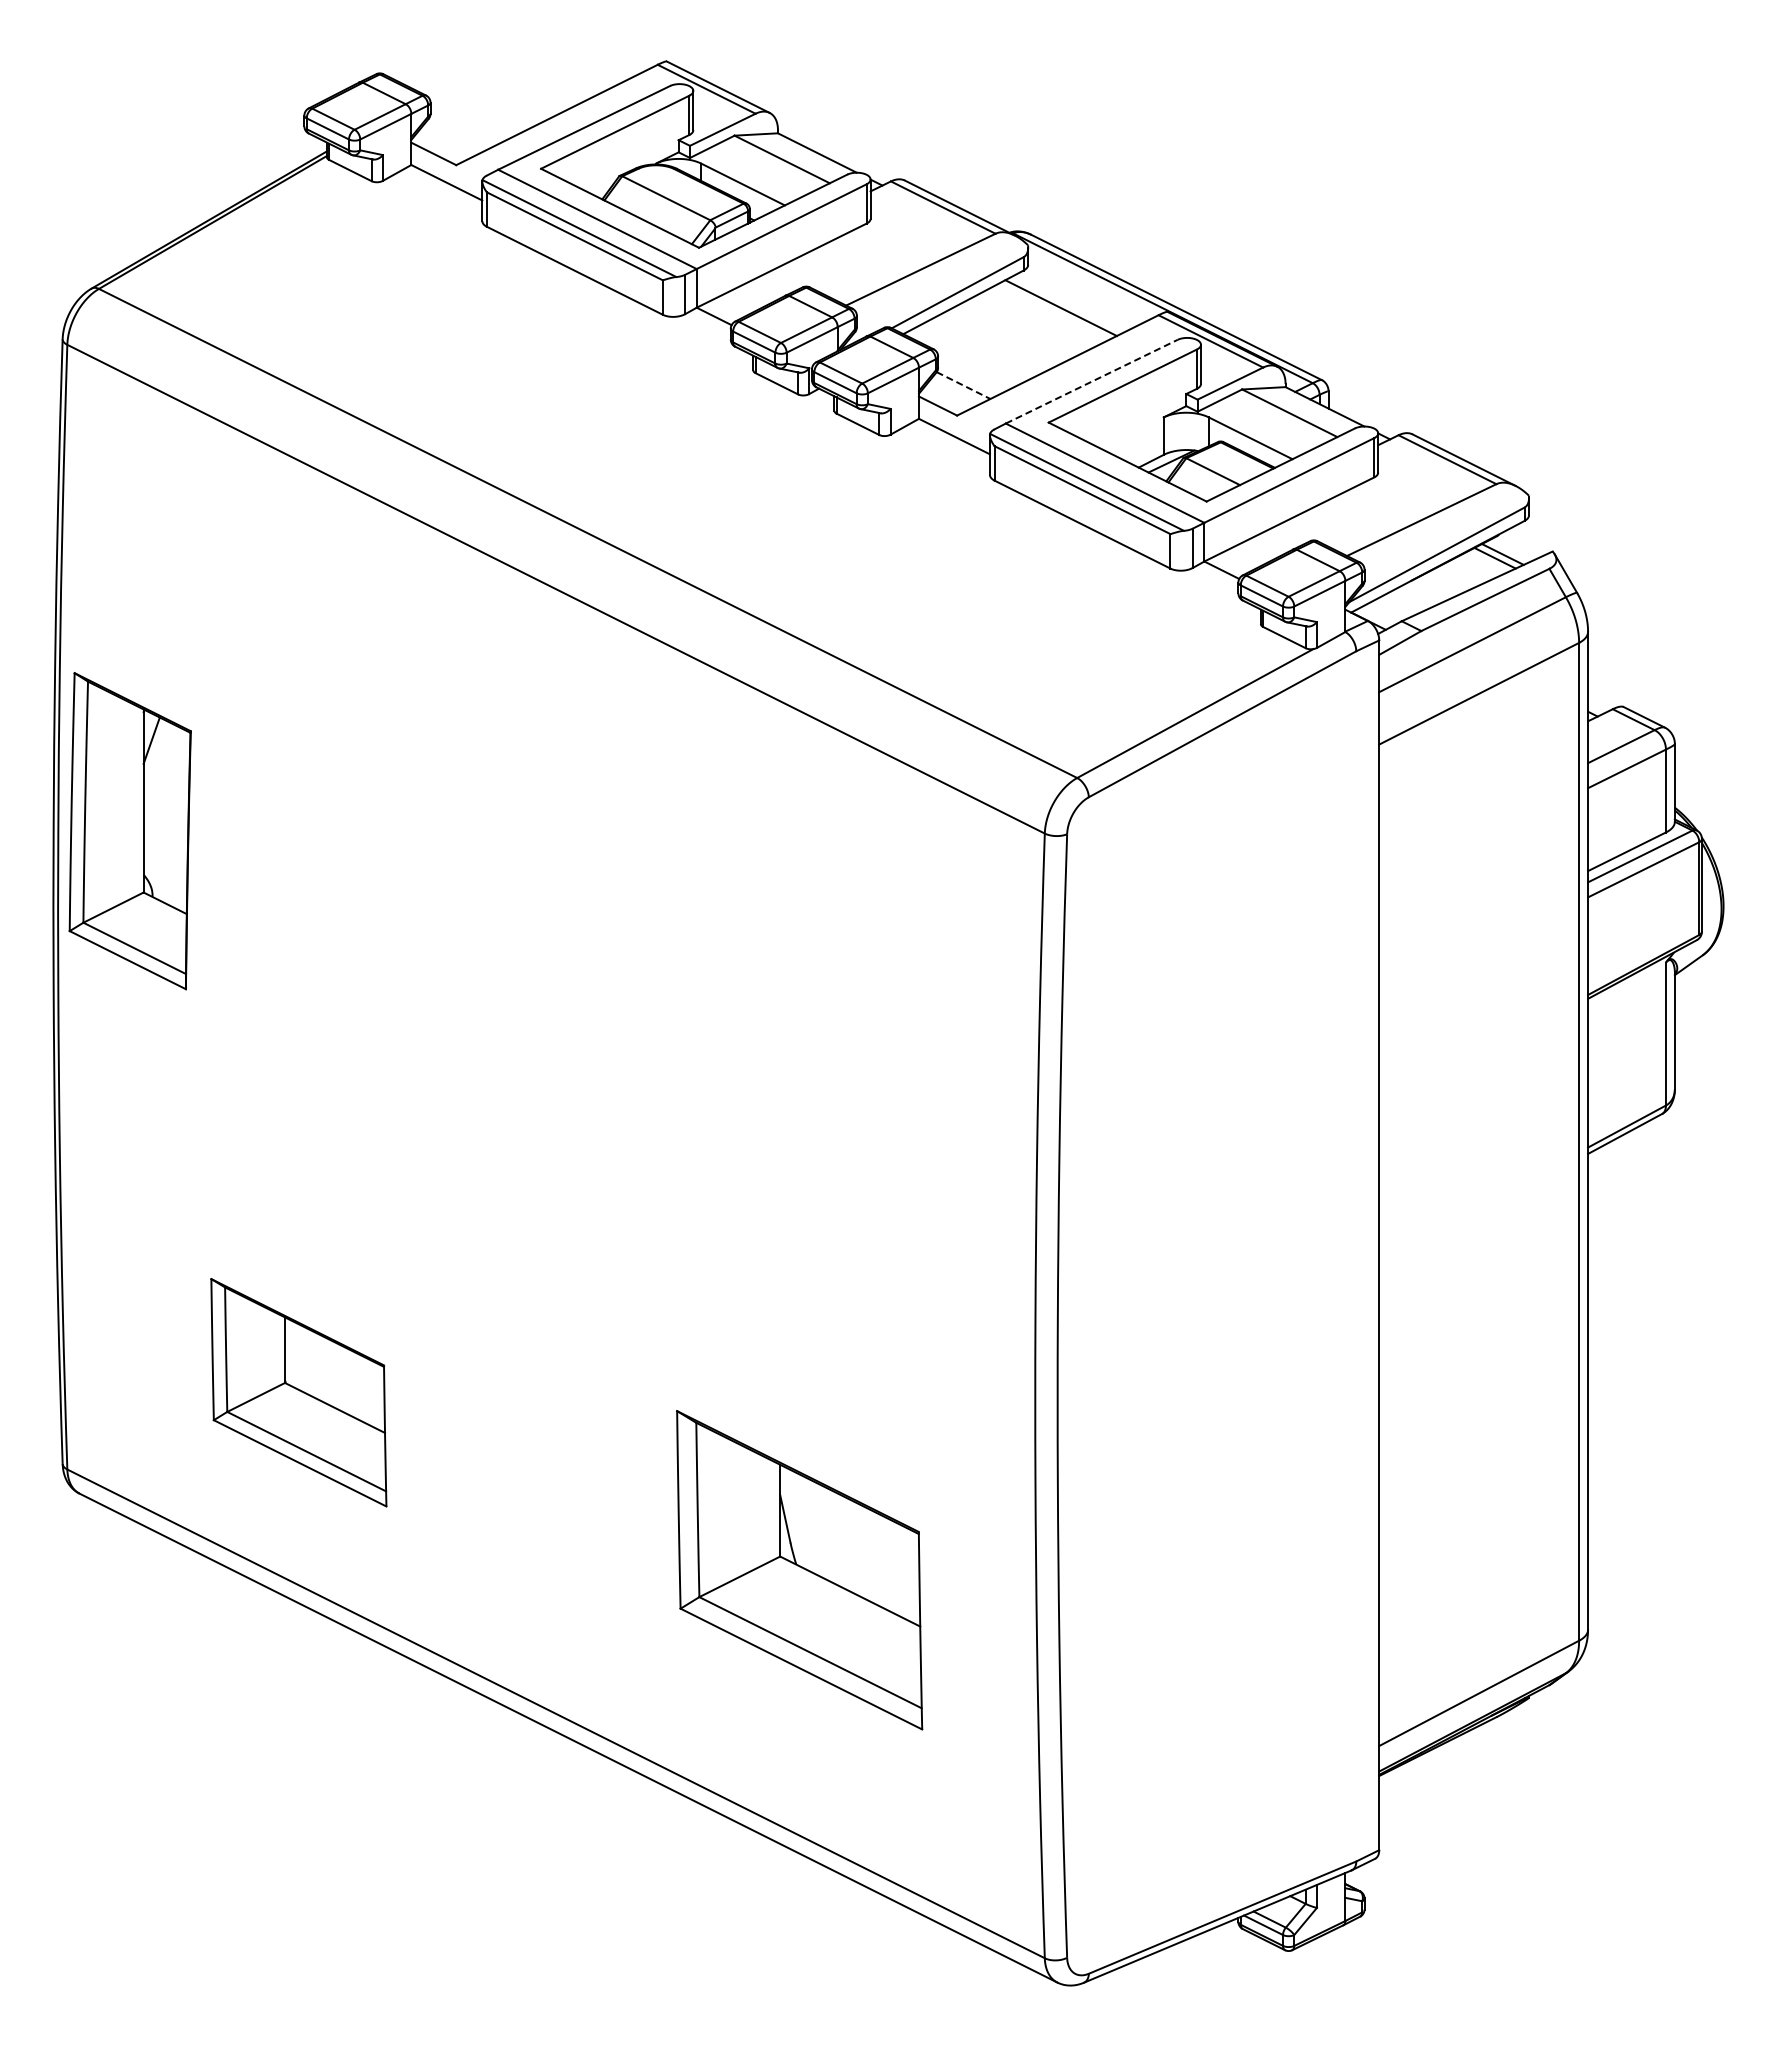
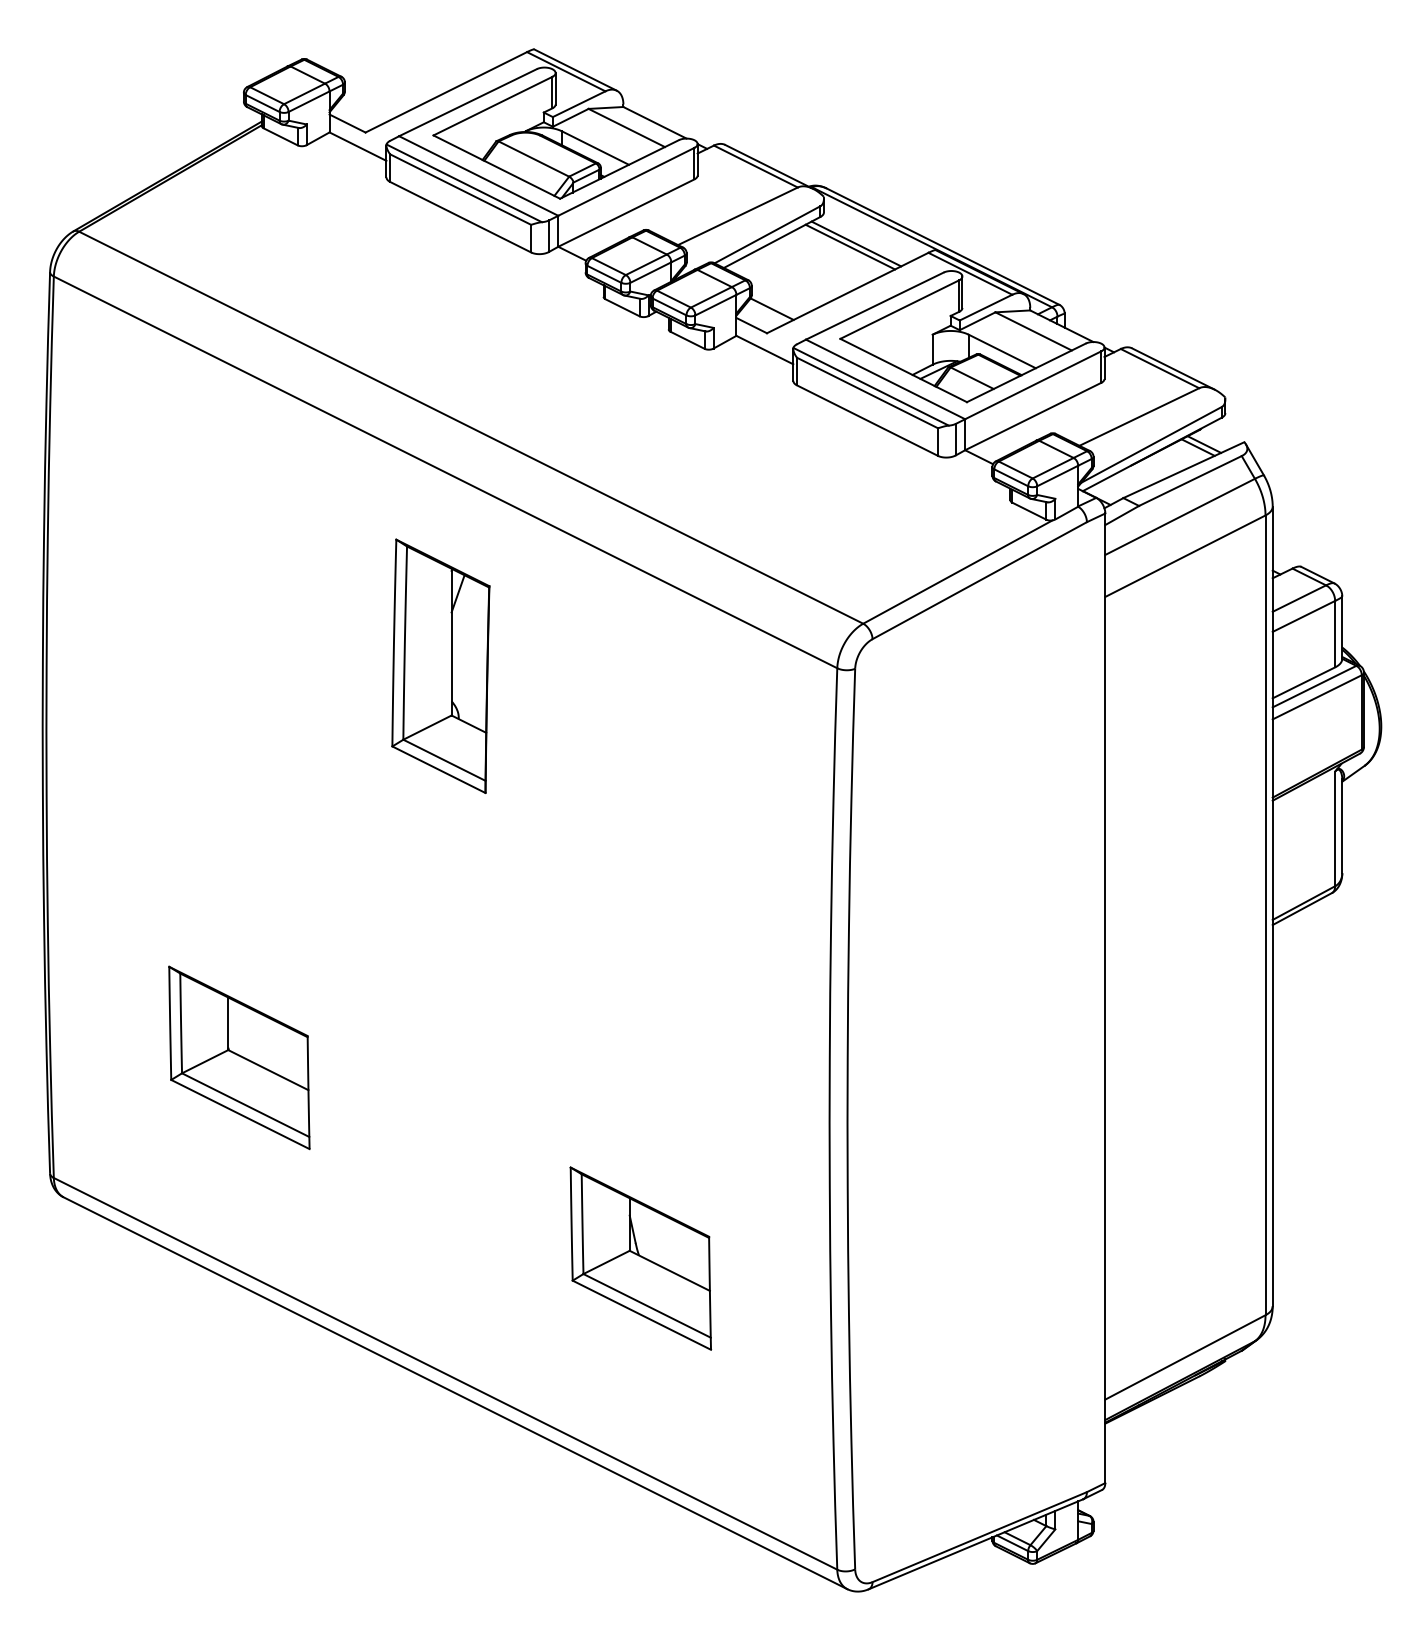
line: (1068, 304) -> (856, 244), added
line: (1091, 381) -> (874, 305), dashed -> solid
line: (964, 385) -> (772, 309), dashed -> solid
part: (129, 831) -> (440, 666), moved
part: (298, 1392) -> (239, 1057), moved
part: (799, 1569) -> (640, 1258), size x0.71

